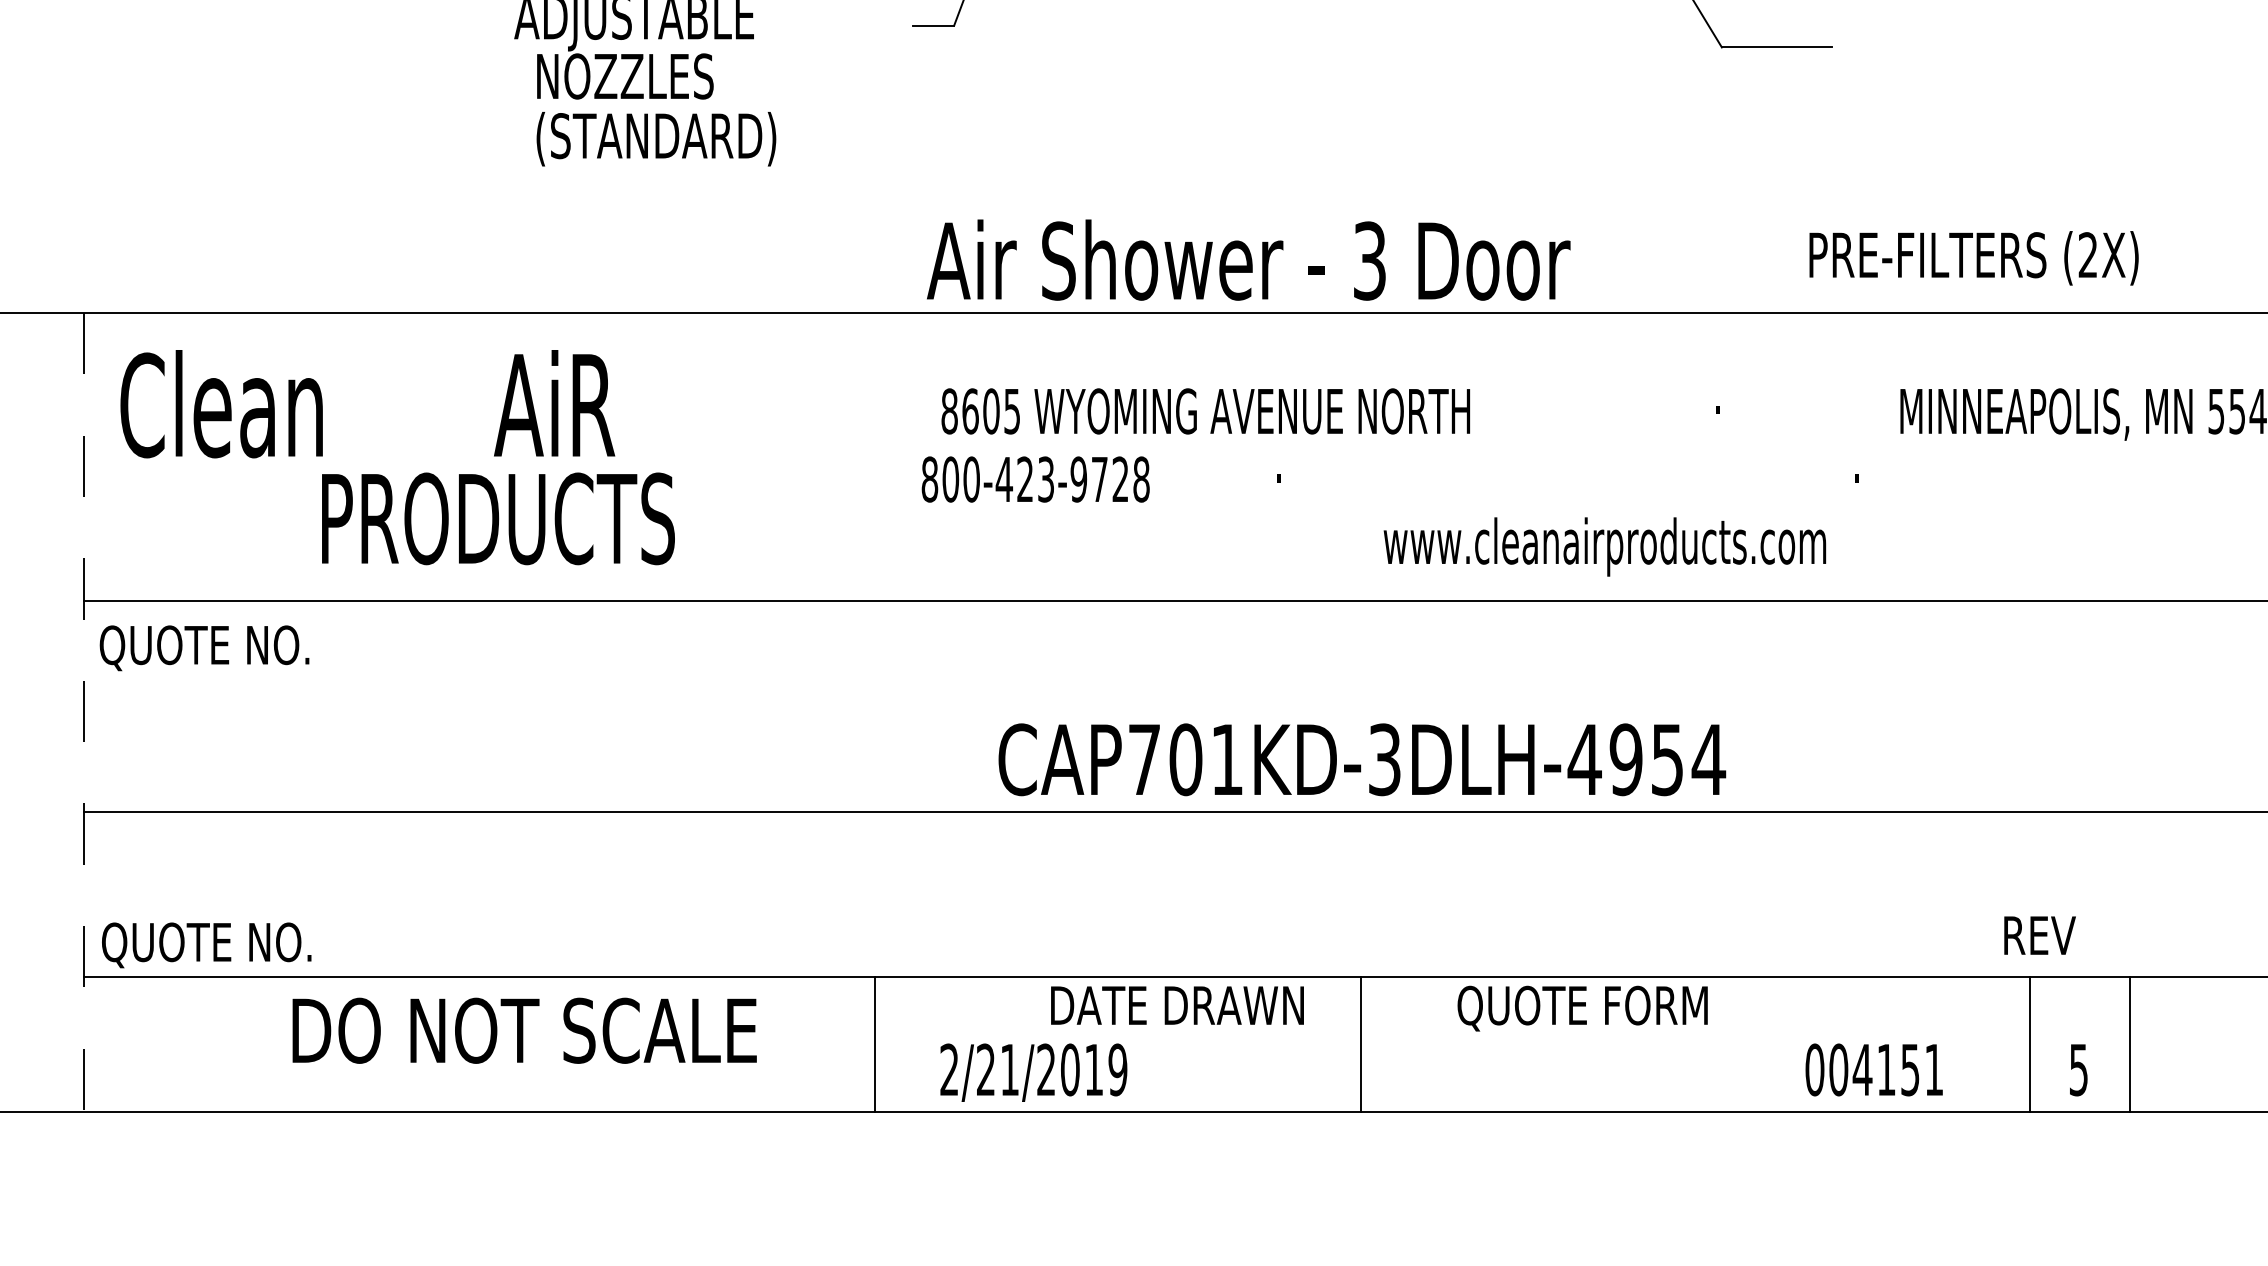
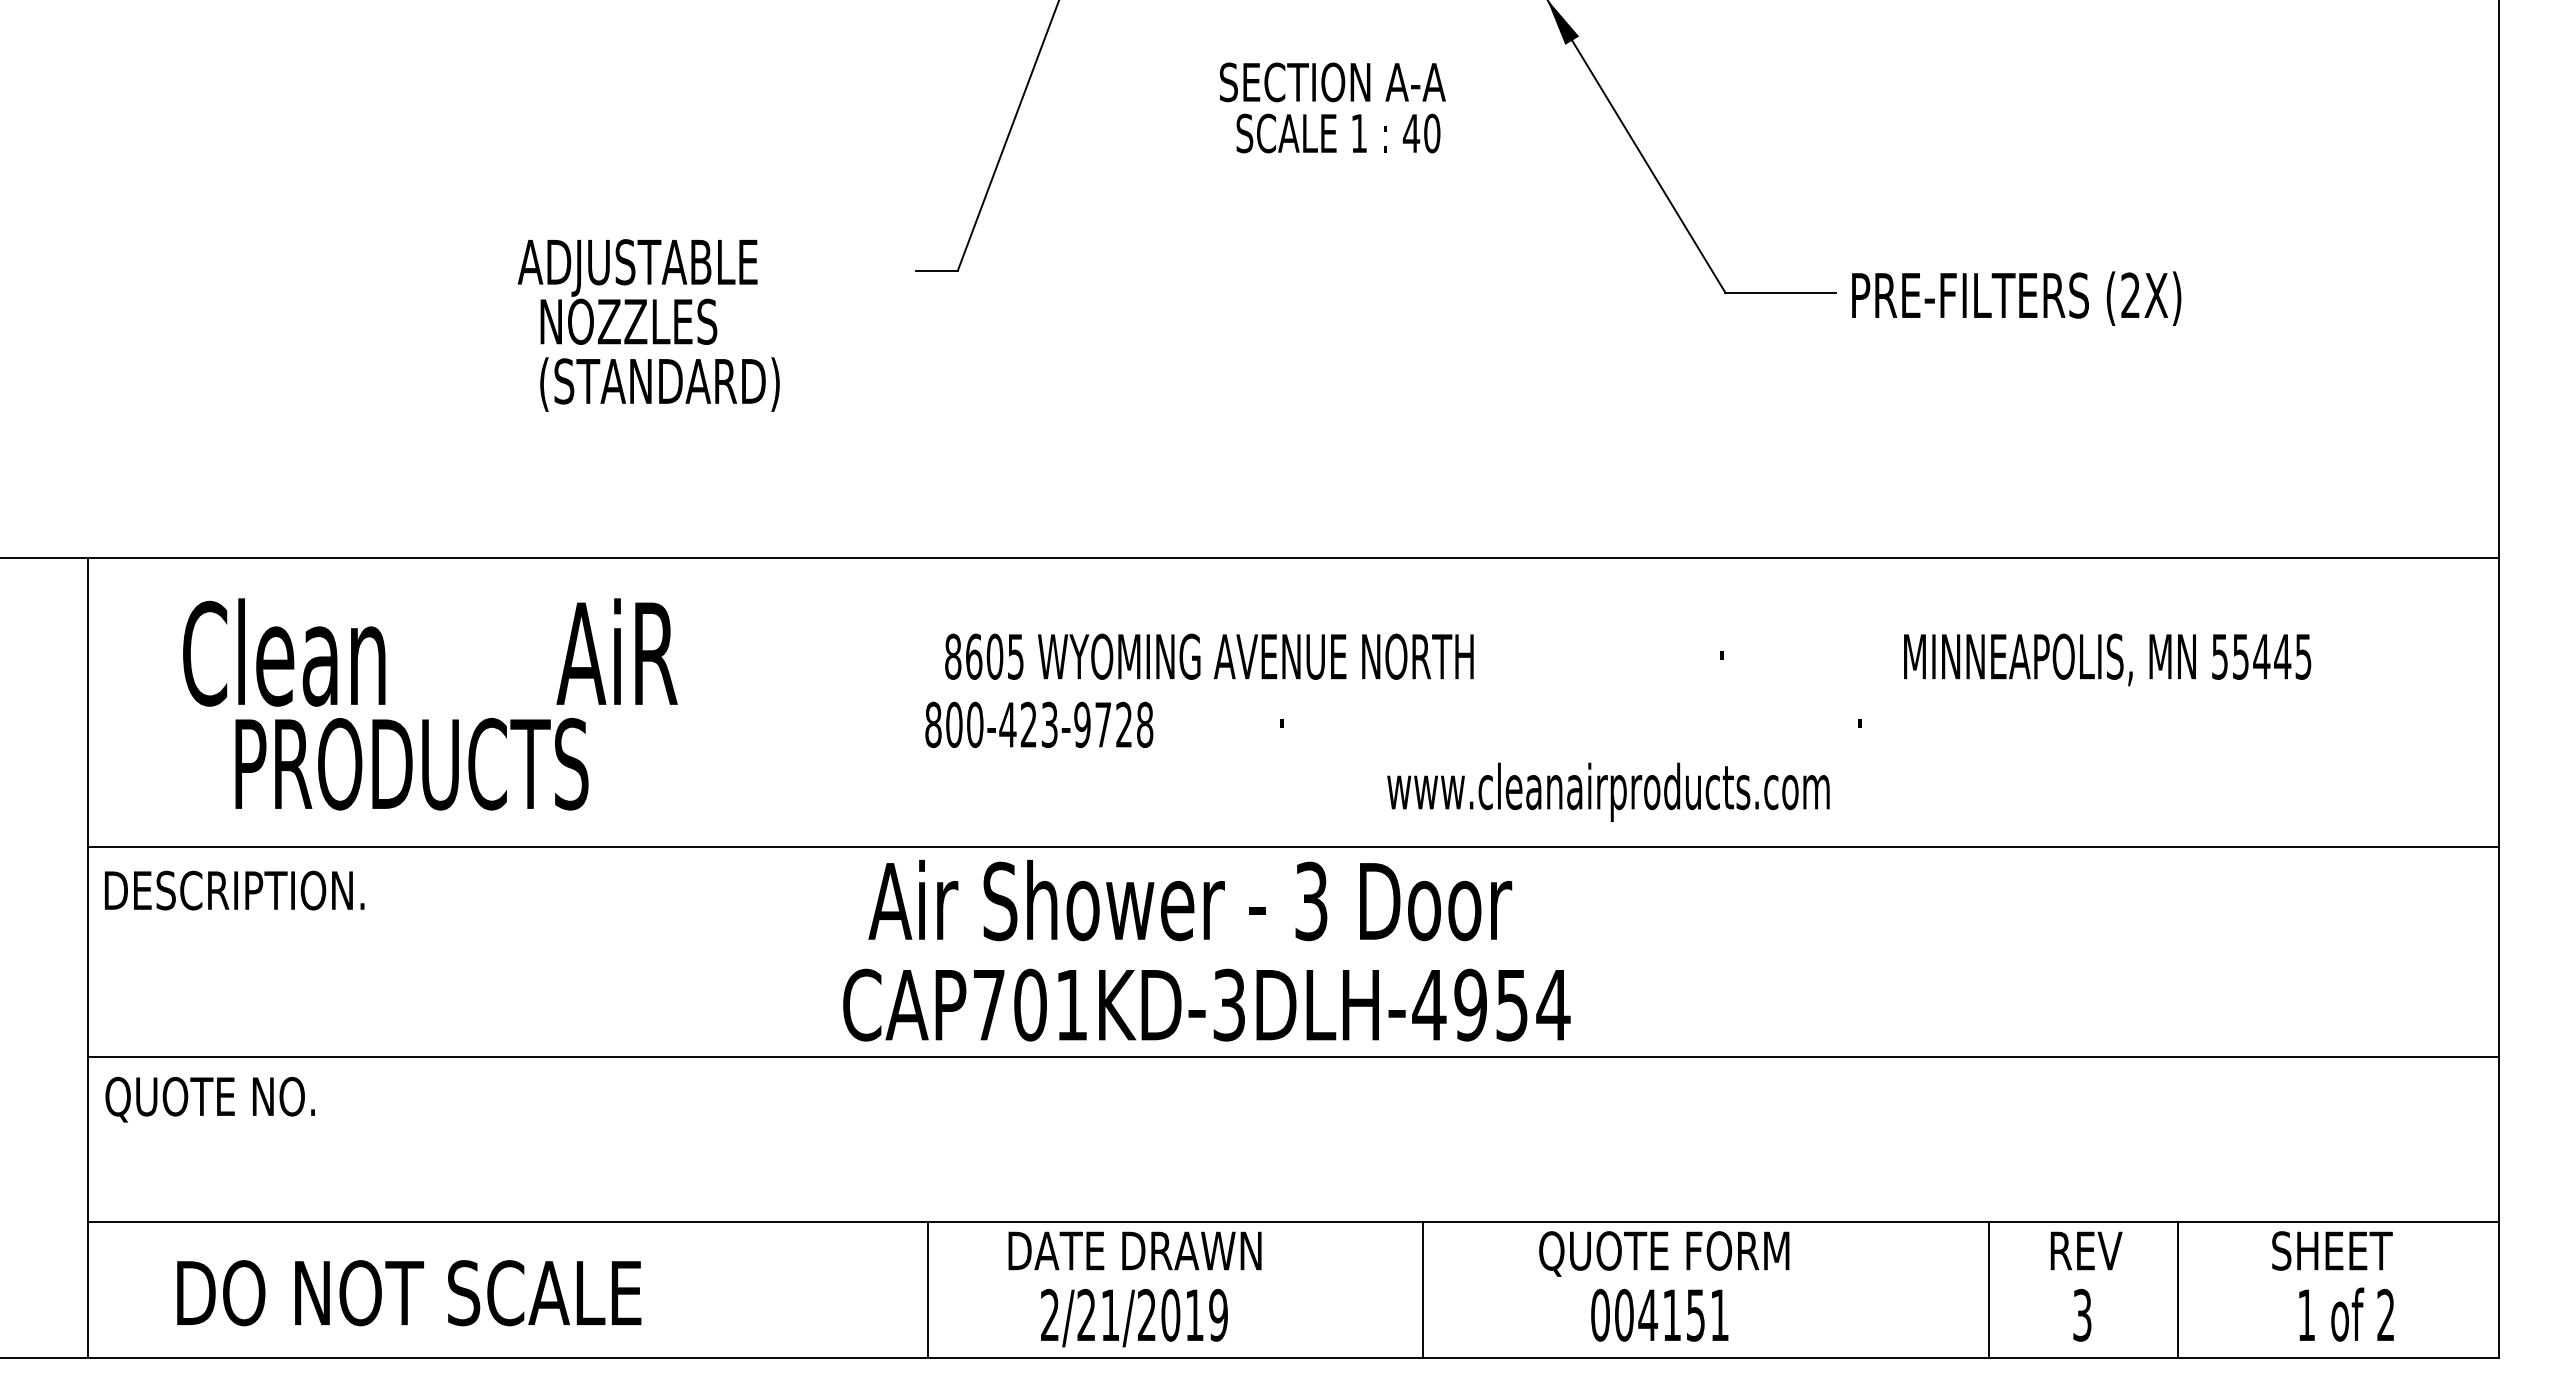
text: (1973, 258) -> (2016, 298), moved
text: (1248, 260) -> (1190, 900), moved
text: (367, 404) -> (430, 652), moved
text: (497, 519) -> (411, 764), moved
text: (229, 648) -> (233, 893), QUOTE NO. -> DESCRIPTION.
line: (83, 713) -> (87, 958), dashed -> solid
text: (1361, 759) -> (1206, 1004), moved
text: (2039, 935) -> (2086, 1250), moved
text: (205, 945) -> (209, 1099), moved
text: (1176, 1005) -> (1134, 1250), moved
text: (1582, 1008) -> (1664, 1253), moved
text: (524, 1031) -> (409, 1293), moved
line: (874, 1044) -> (928, 1289), moved
line: (1360, 1044) -> (1422, 1289), moved
line: (2029, 1044) -> (1988, 1289), moved
line: (2129, 1044) -> (2178, 1289), moved
text: (1873, 1069) -> (1659, 1314), moved
text: (2078, 1069) -> (2082, 1314), 5 -> 3
text: (1033, 1072) -> (1134, 1317), moved

